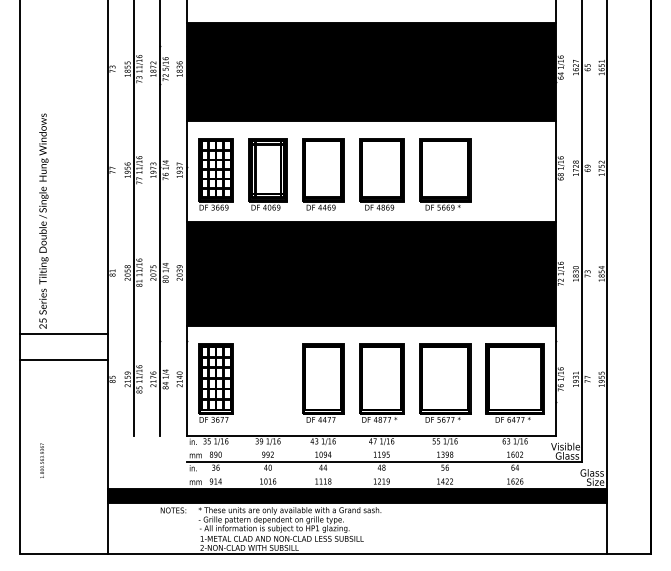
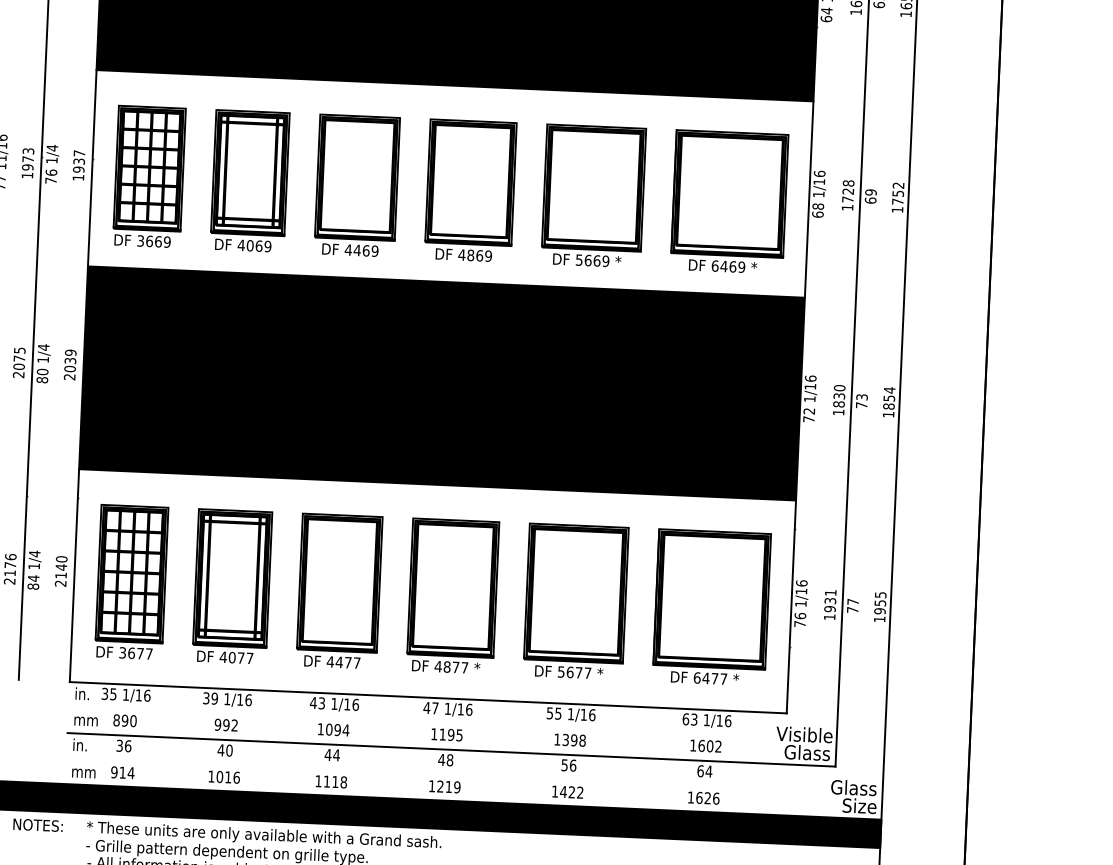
part: (514, 174) -> (728, 202), added
part: (267, 382) -> (231, 584), added

